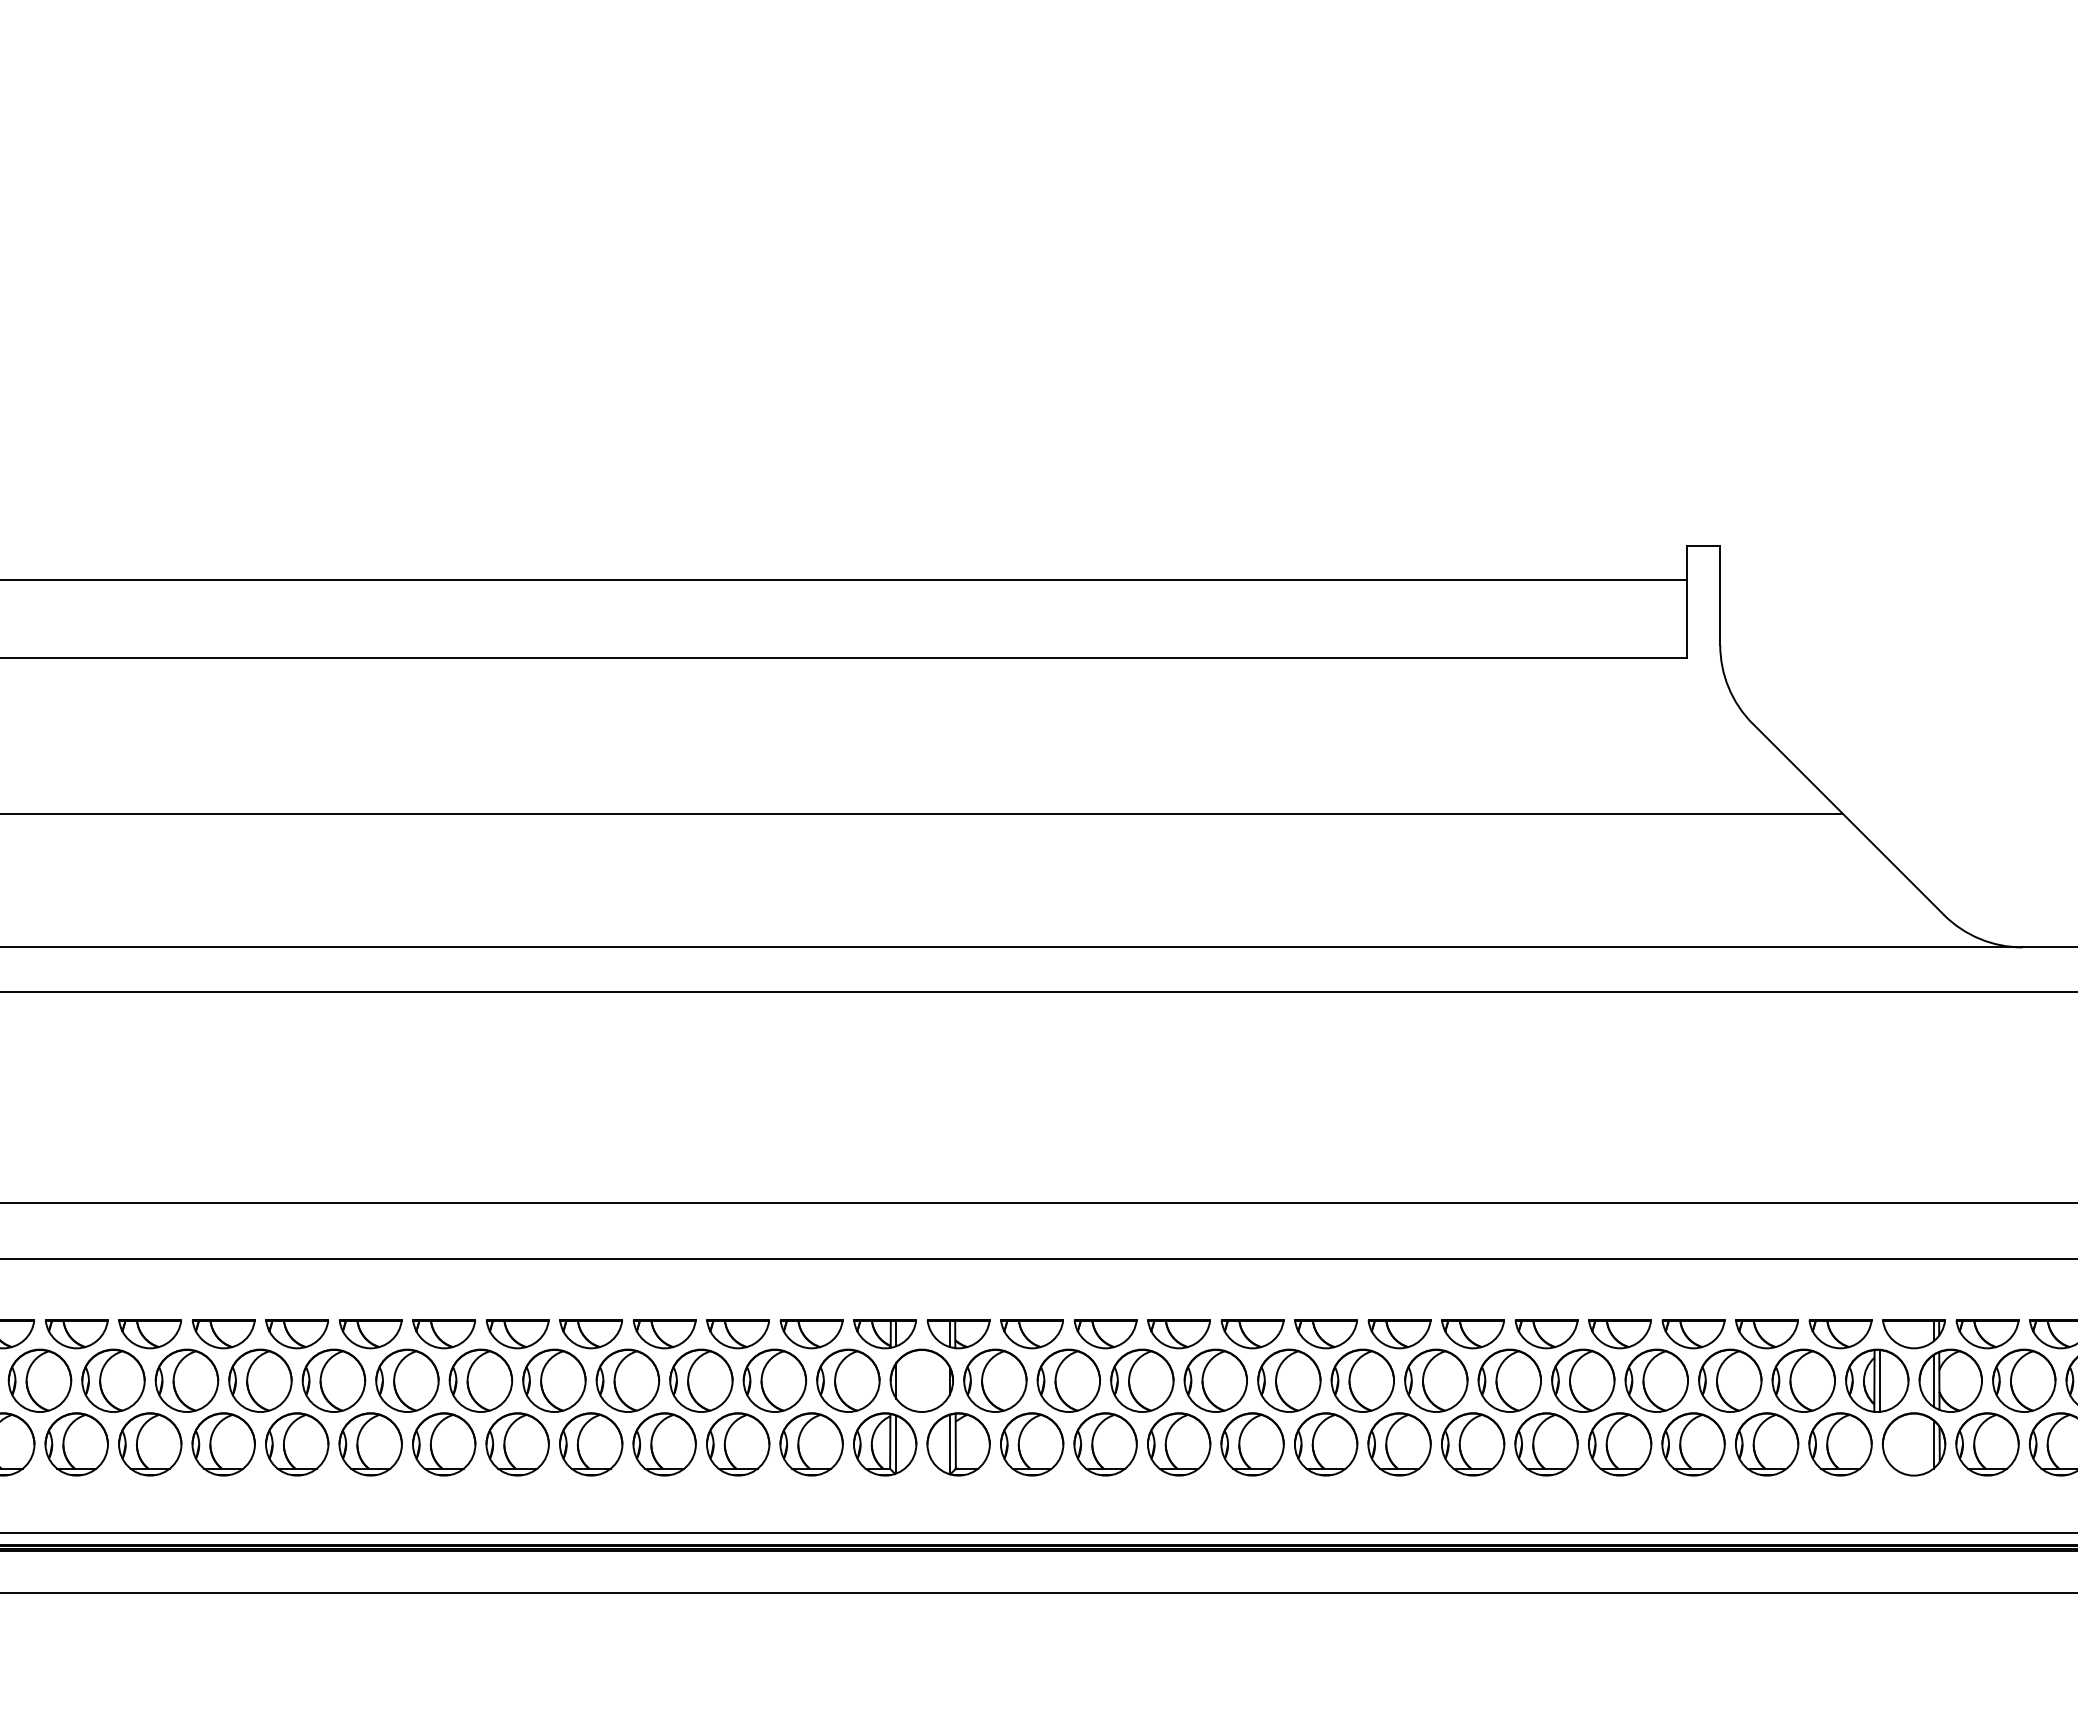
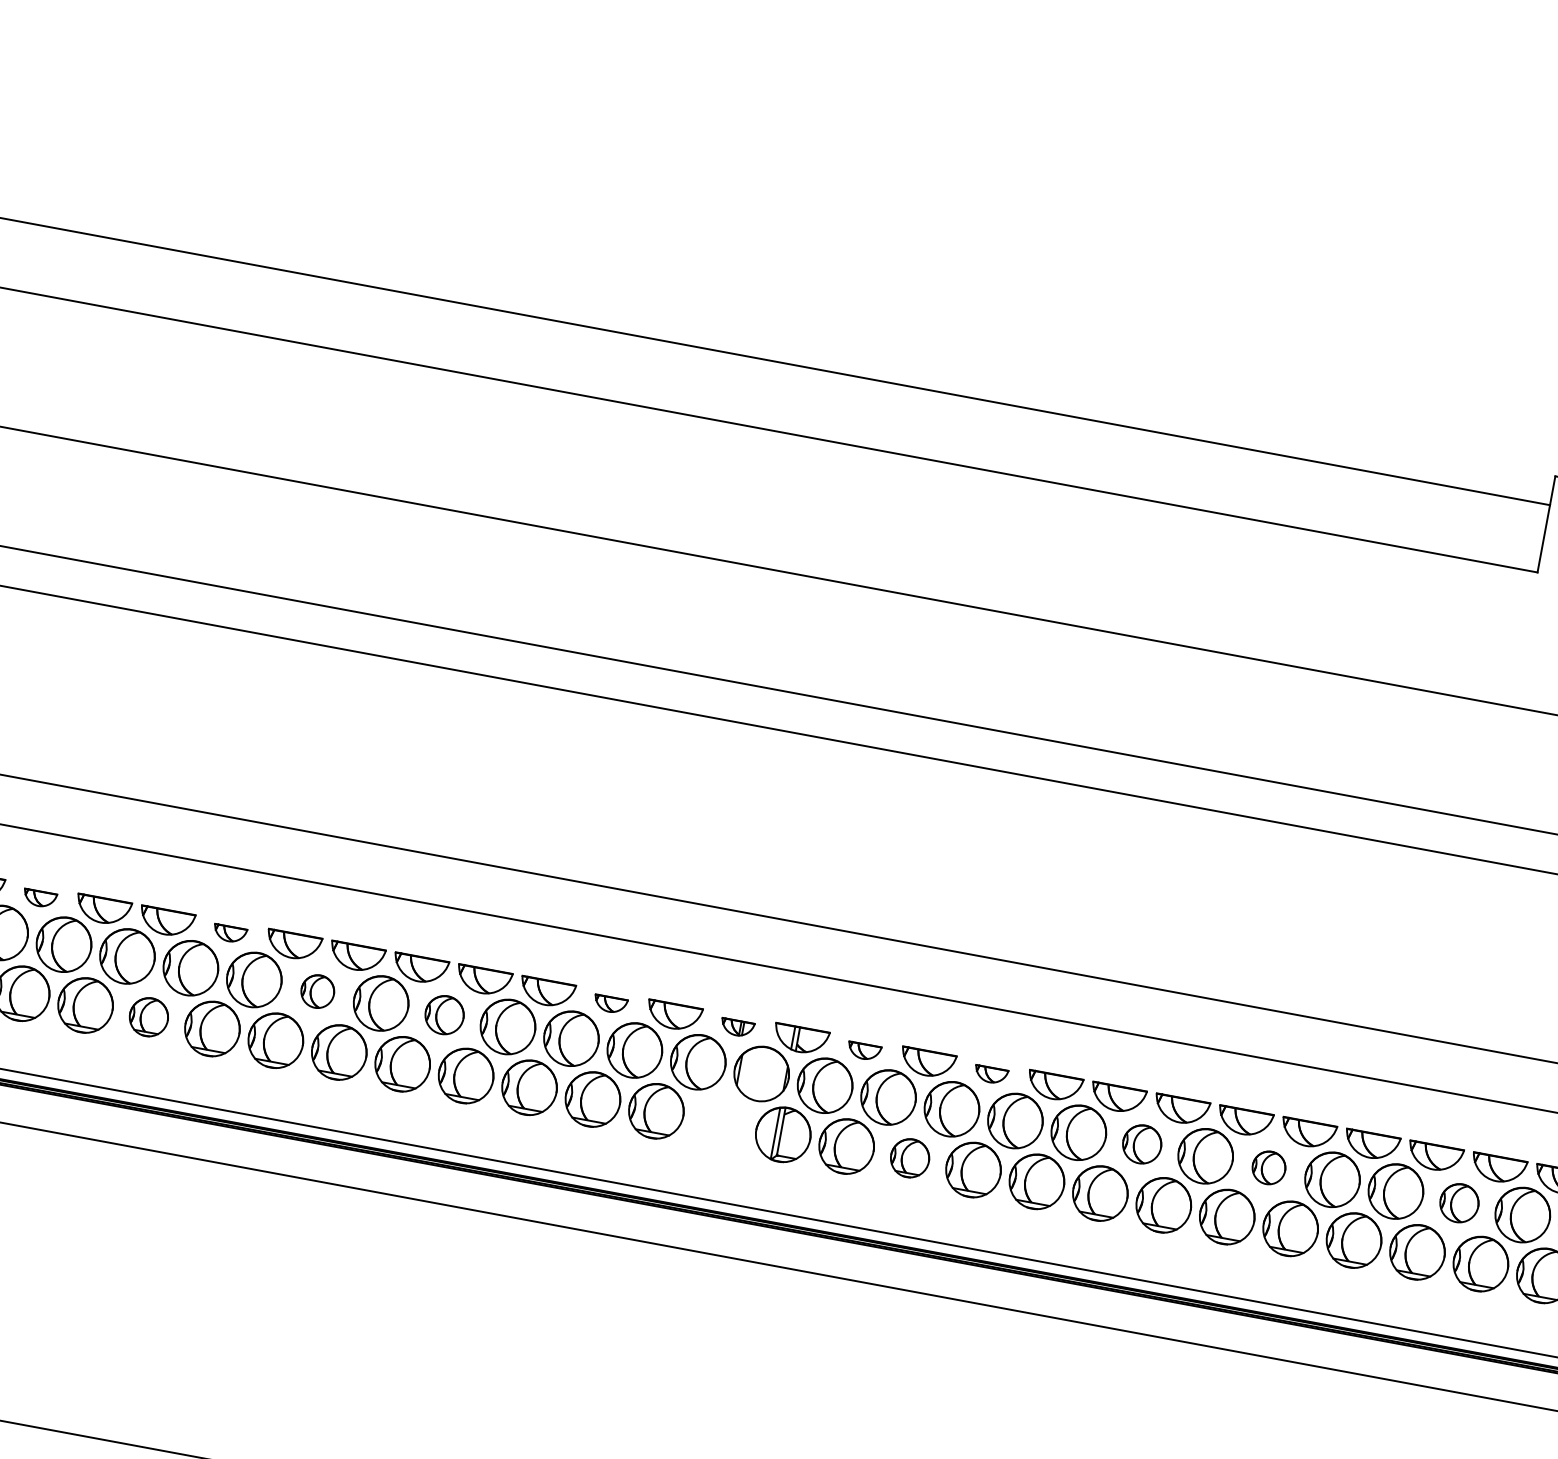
part: (76, 1334) -> (39, 898), size x0.6
part: (296, 1334) -> (229, 934), size x0.6
part: (737, 1334) -> (609, 1004), size x0.6
part: (884, 1334) -> (736, 1028), size x0.6
part: (1031, 1334) -> (863, 1051), size x0.6
part: (1178, 1334) -> (990, 1075), size x0.6
part: (407, 1380) -> (317, 991), size x0.6
part: (554, 1380) -> (444, 1014), size x0.7
part: (1362, 1380) -> (1142, 1144), size x0.7
part: (1509, 1380) -> (1268, 1167), size x0.6
part: (1730, 1380) -> (1459, 1203), size x0.7
part: (223, 1444) -> (148, 1017), size x0.7
part: (885, 1444) -> (720, 1123), removed
part: (1105, 1444) -> (909, 1158), size x0.7

